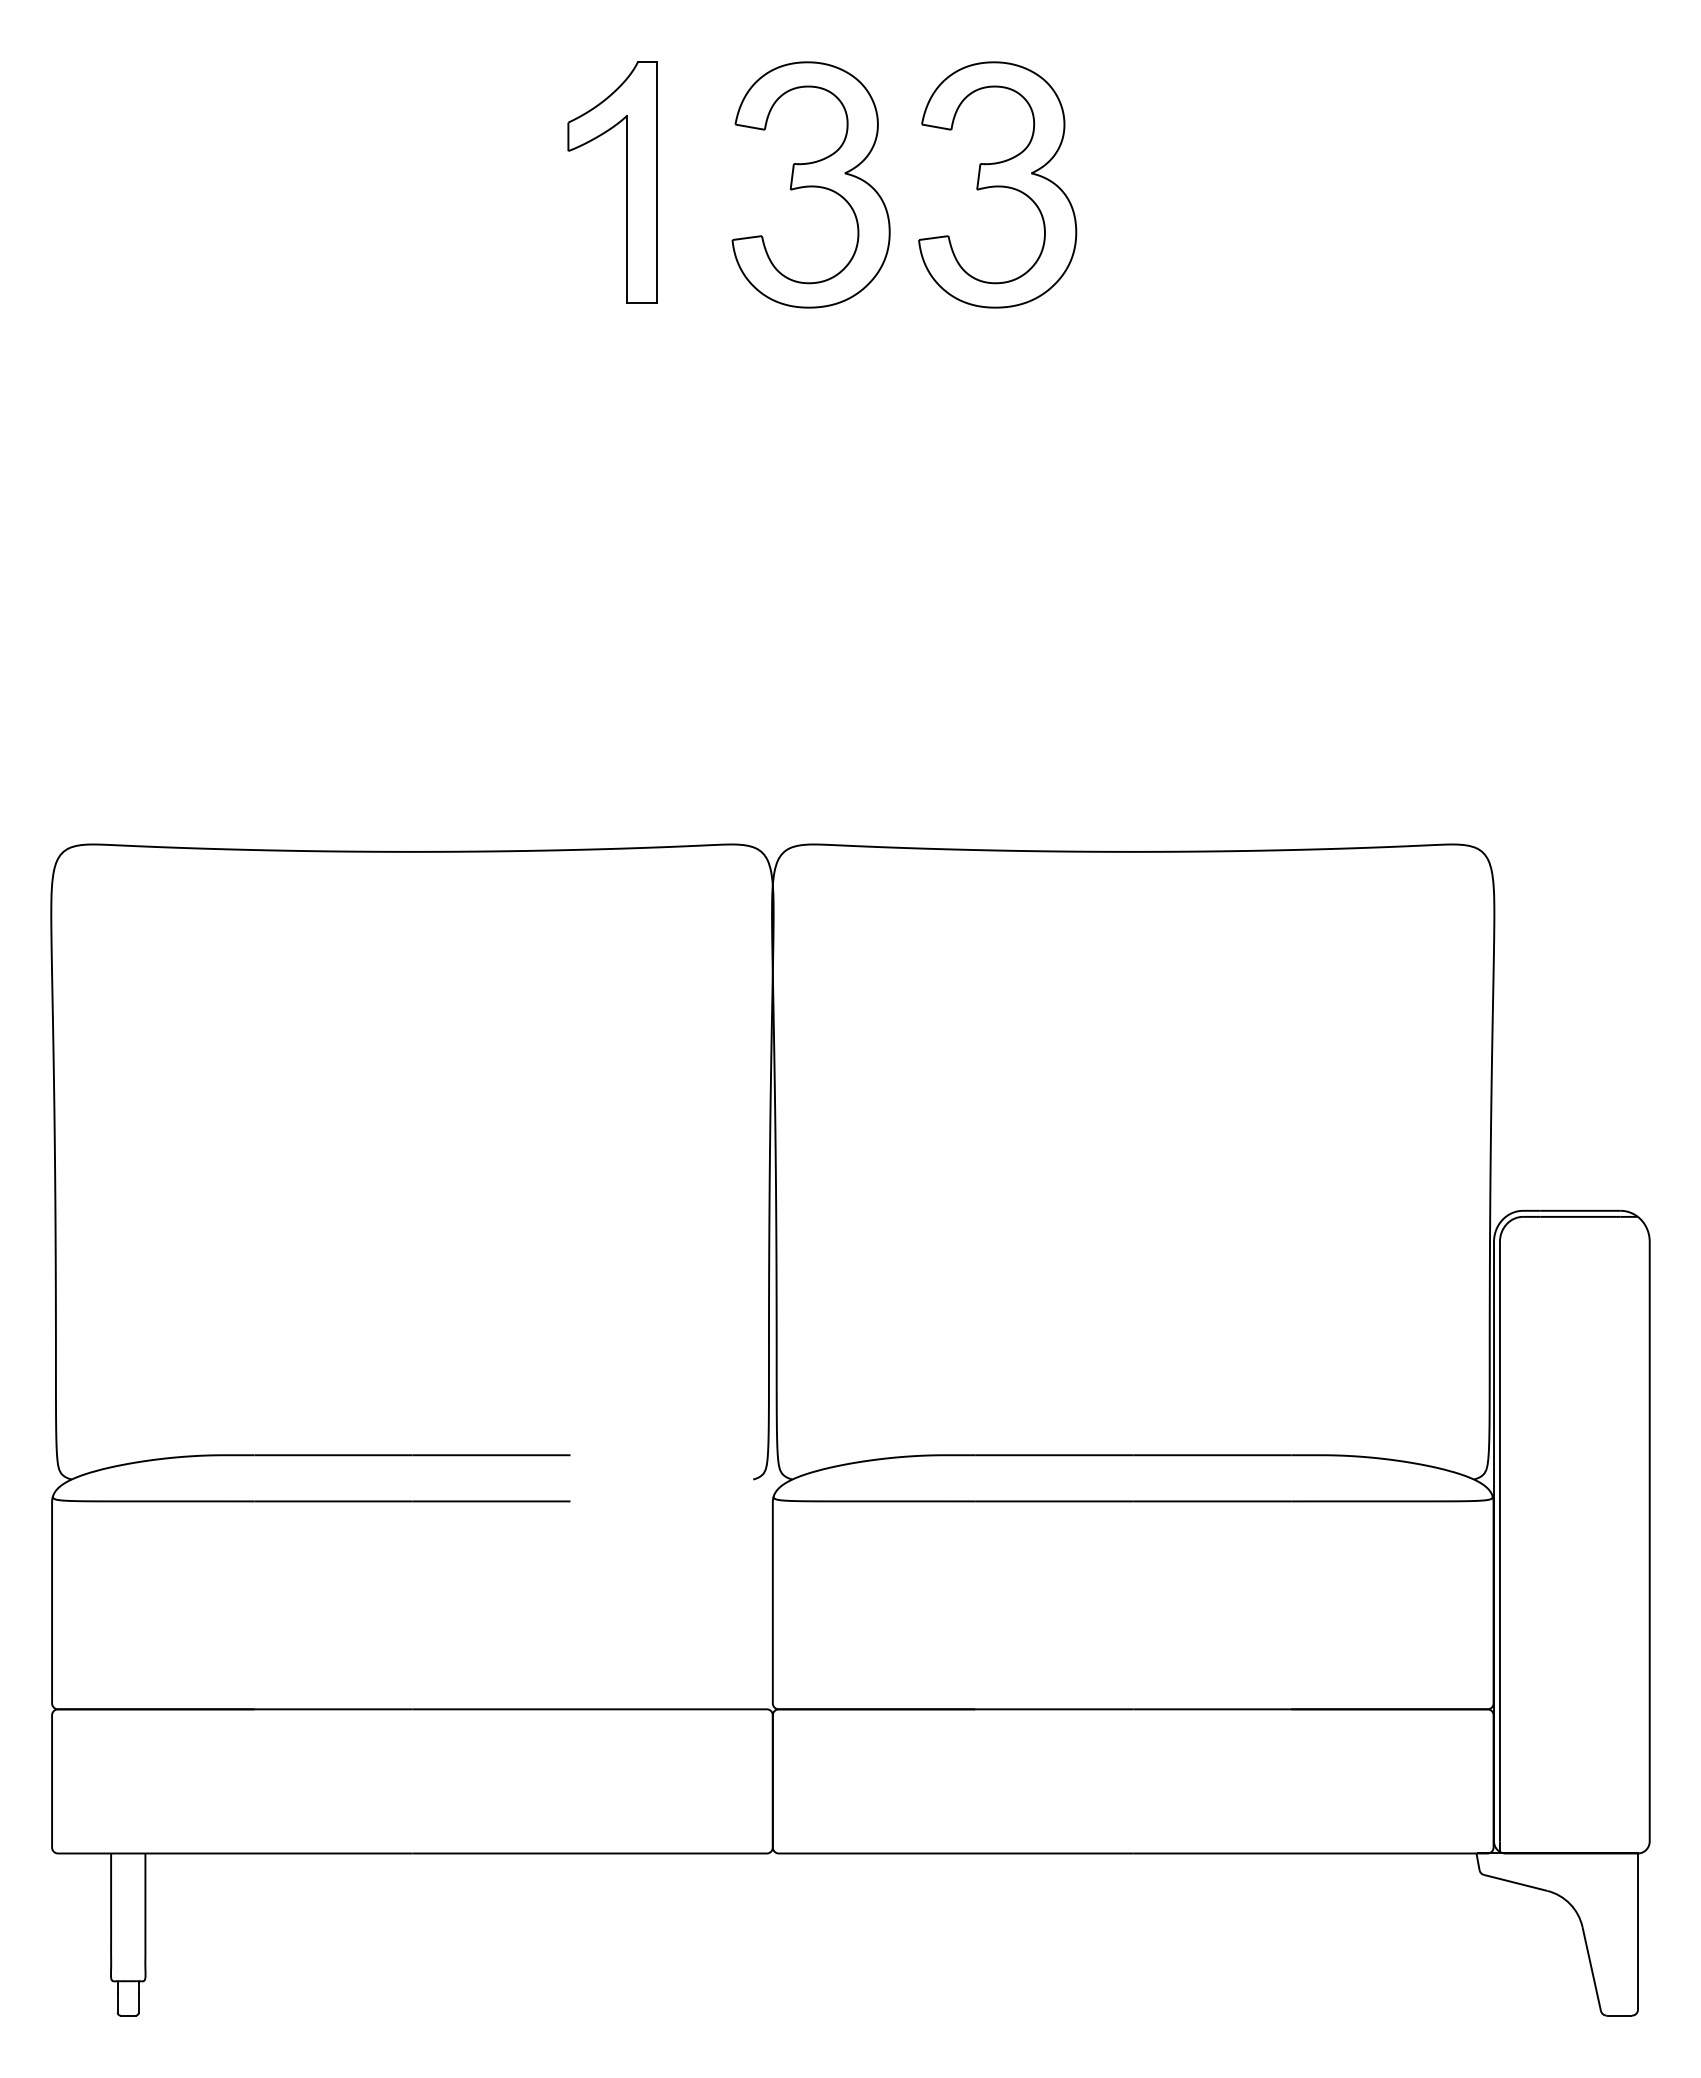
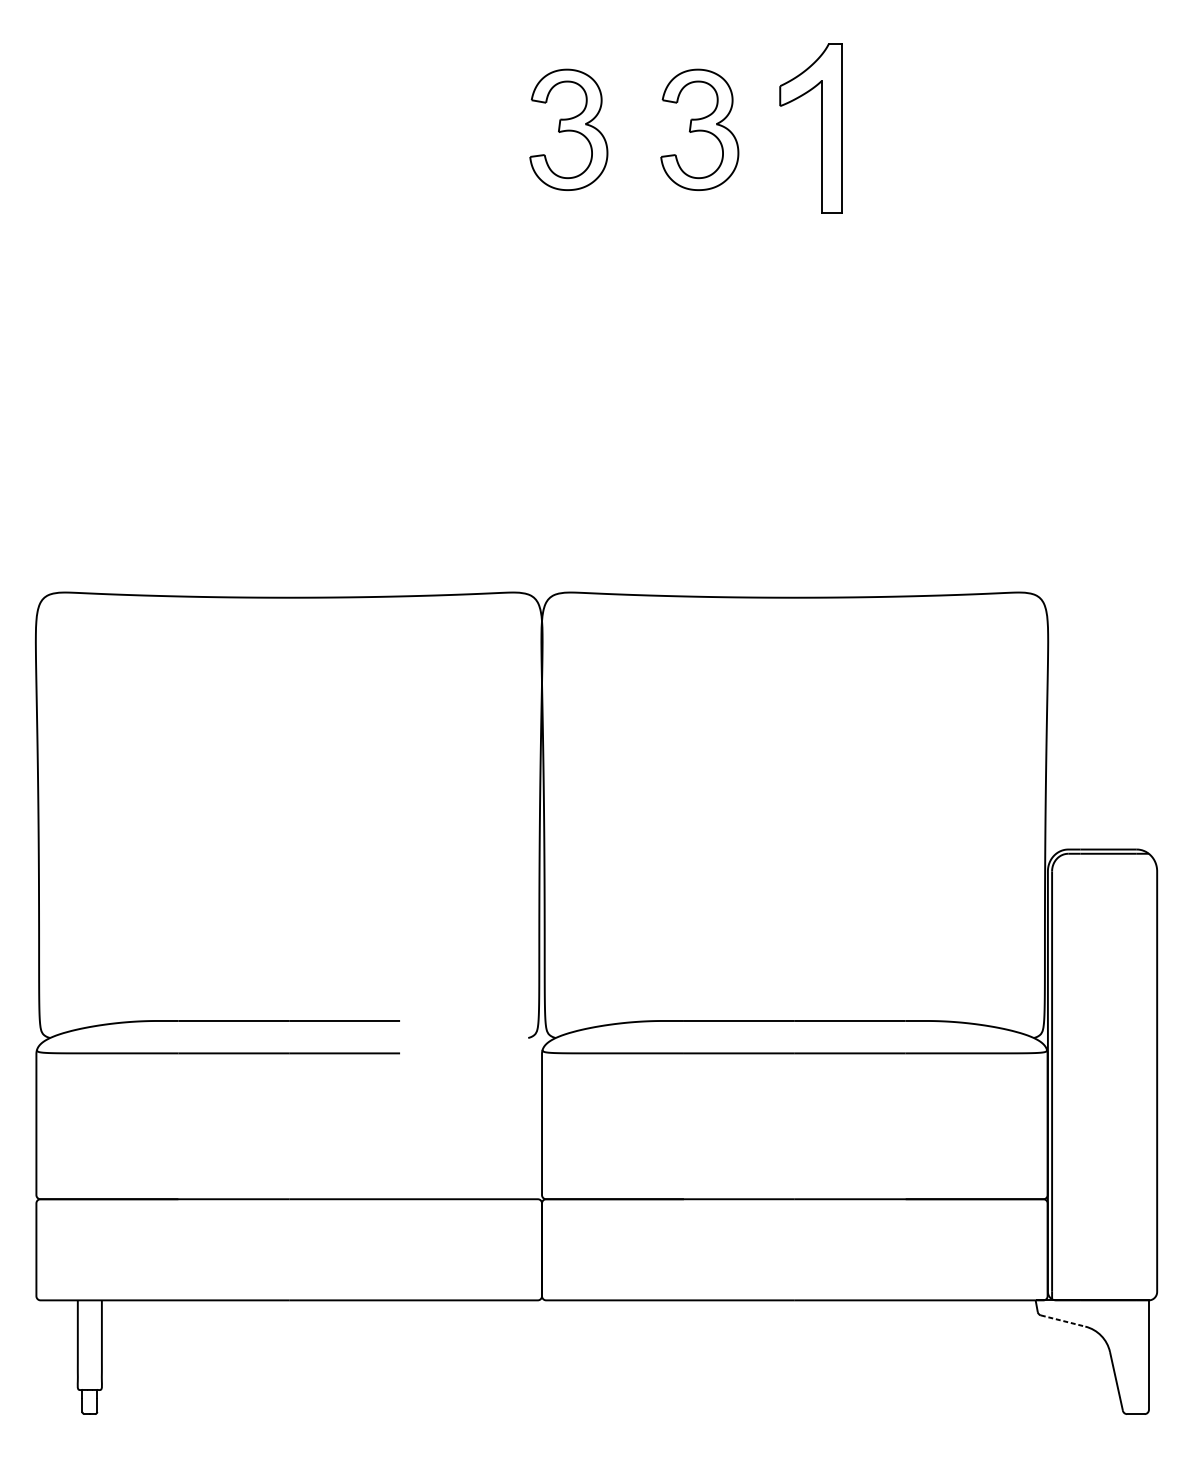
part: (626, 182) -> (820, 128), moved
part: (810, 184) -> (568, 129), size x0.7
part: (997, 184) -> (699, 129), size x0.7
line: (1515, 1882) -> (1062, 1320), solid -> dashed

